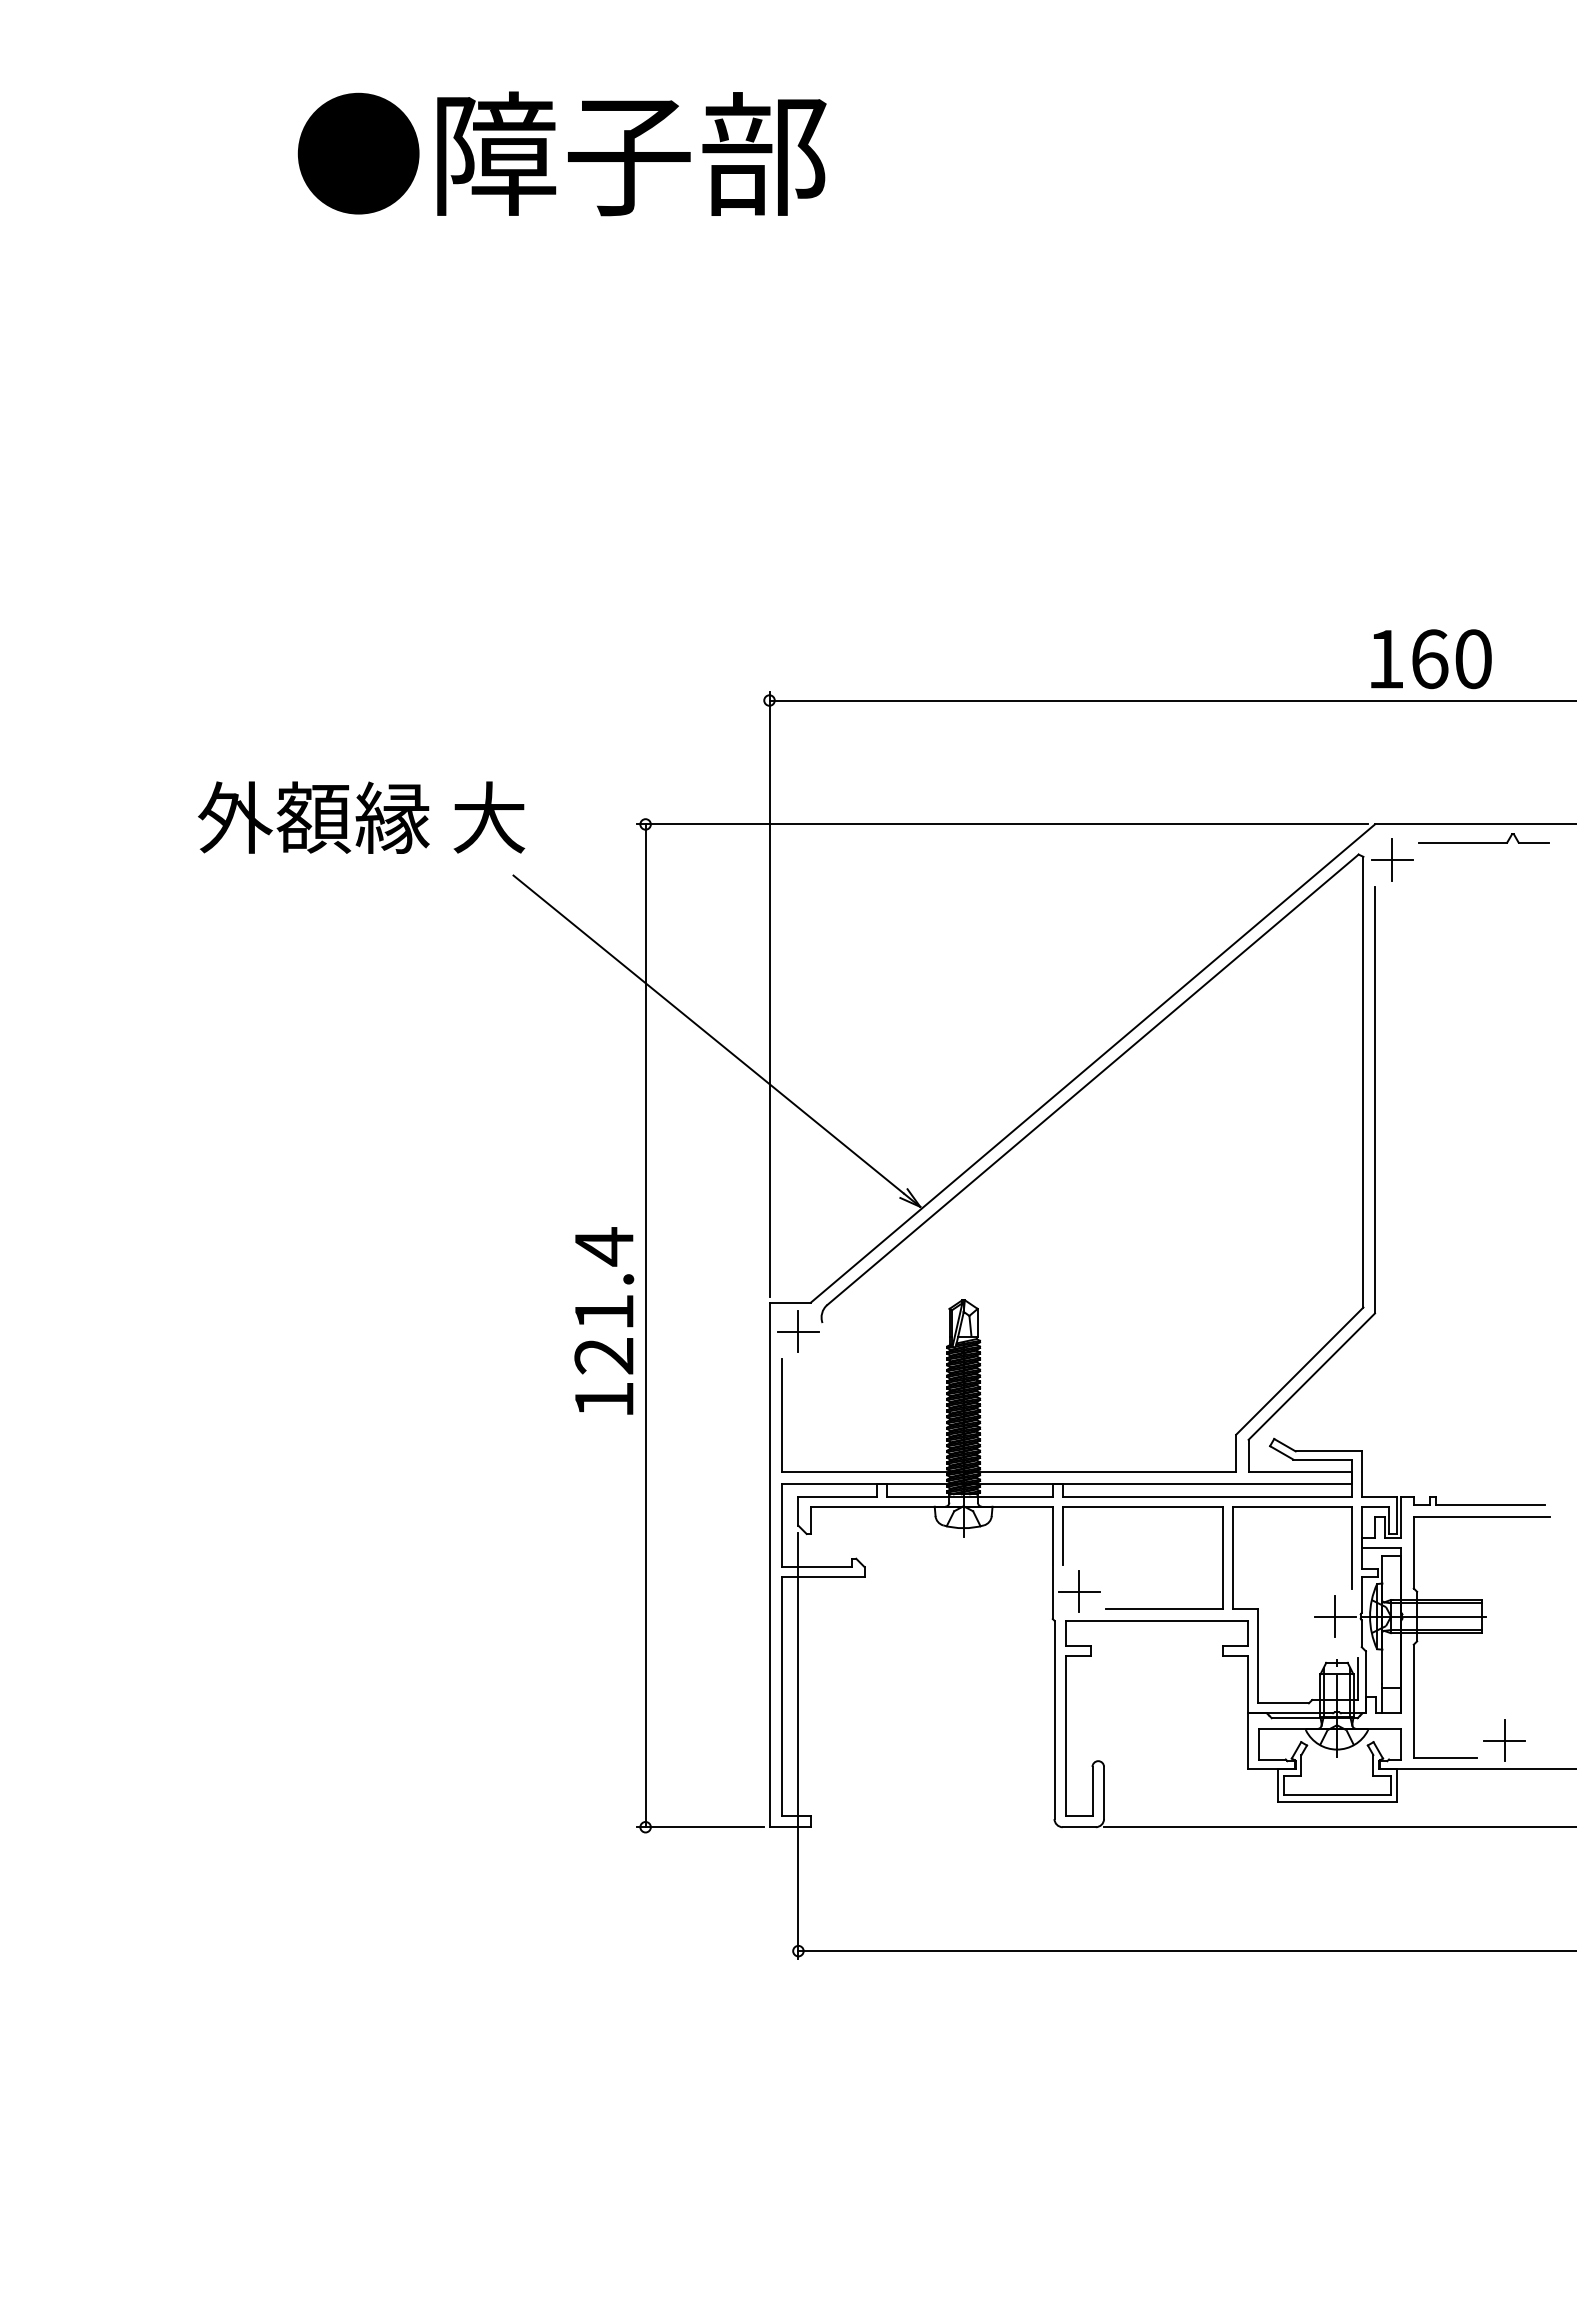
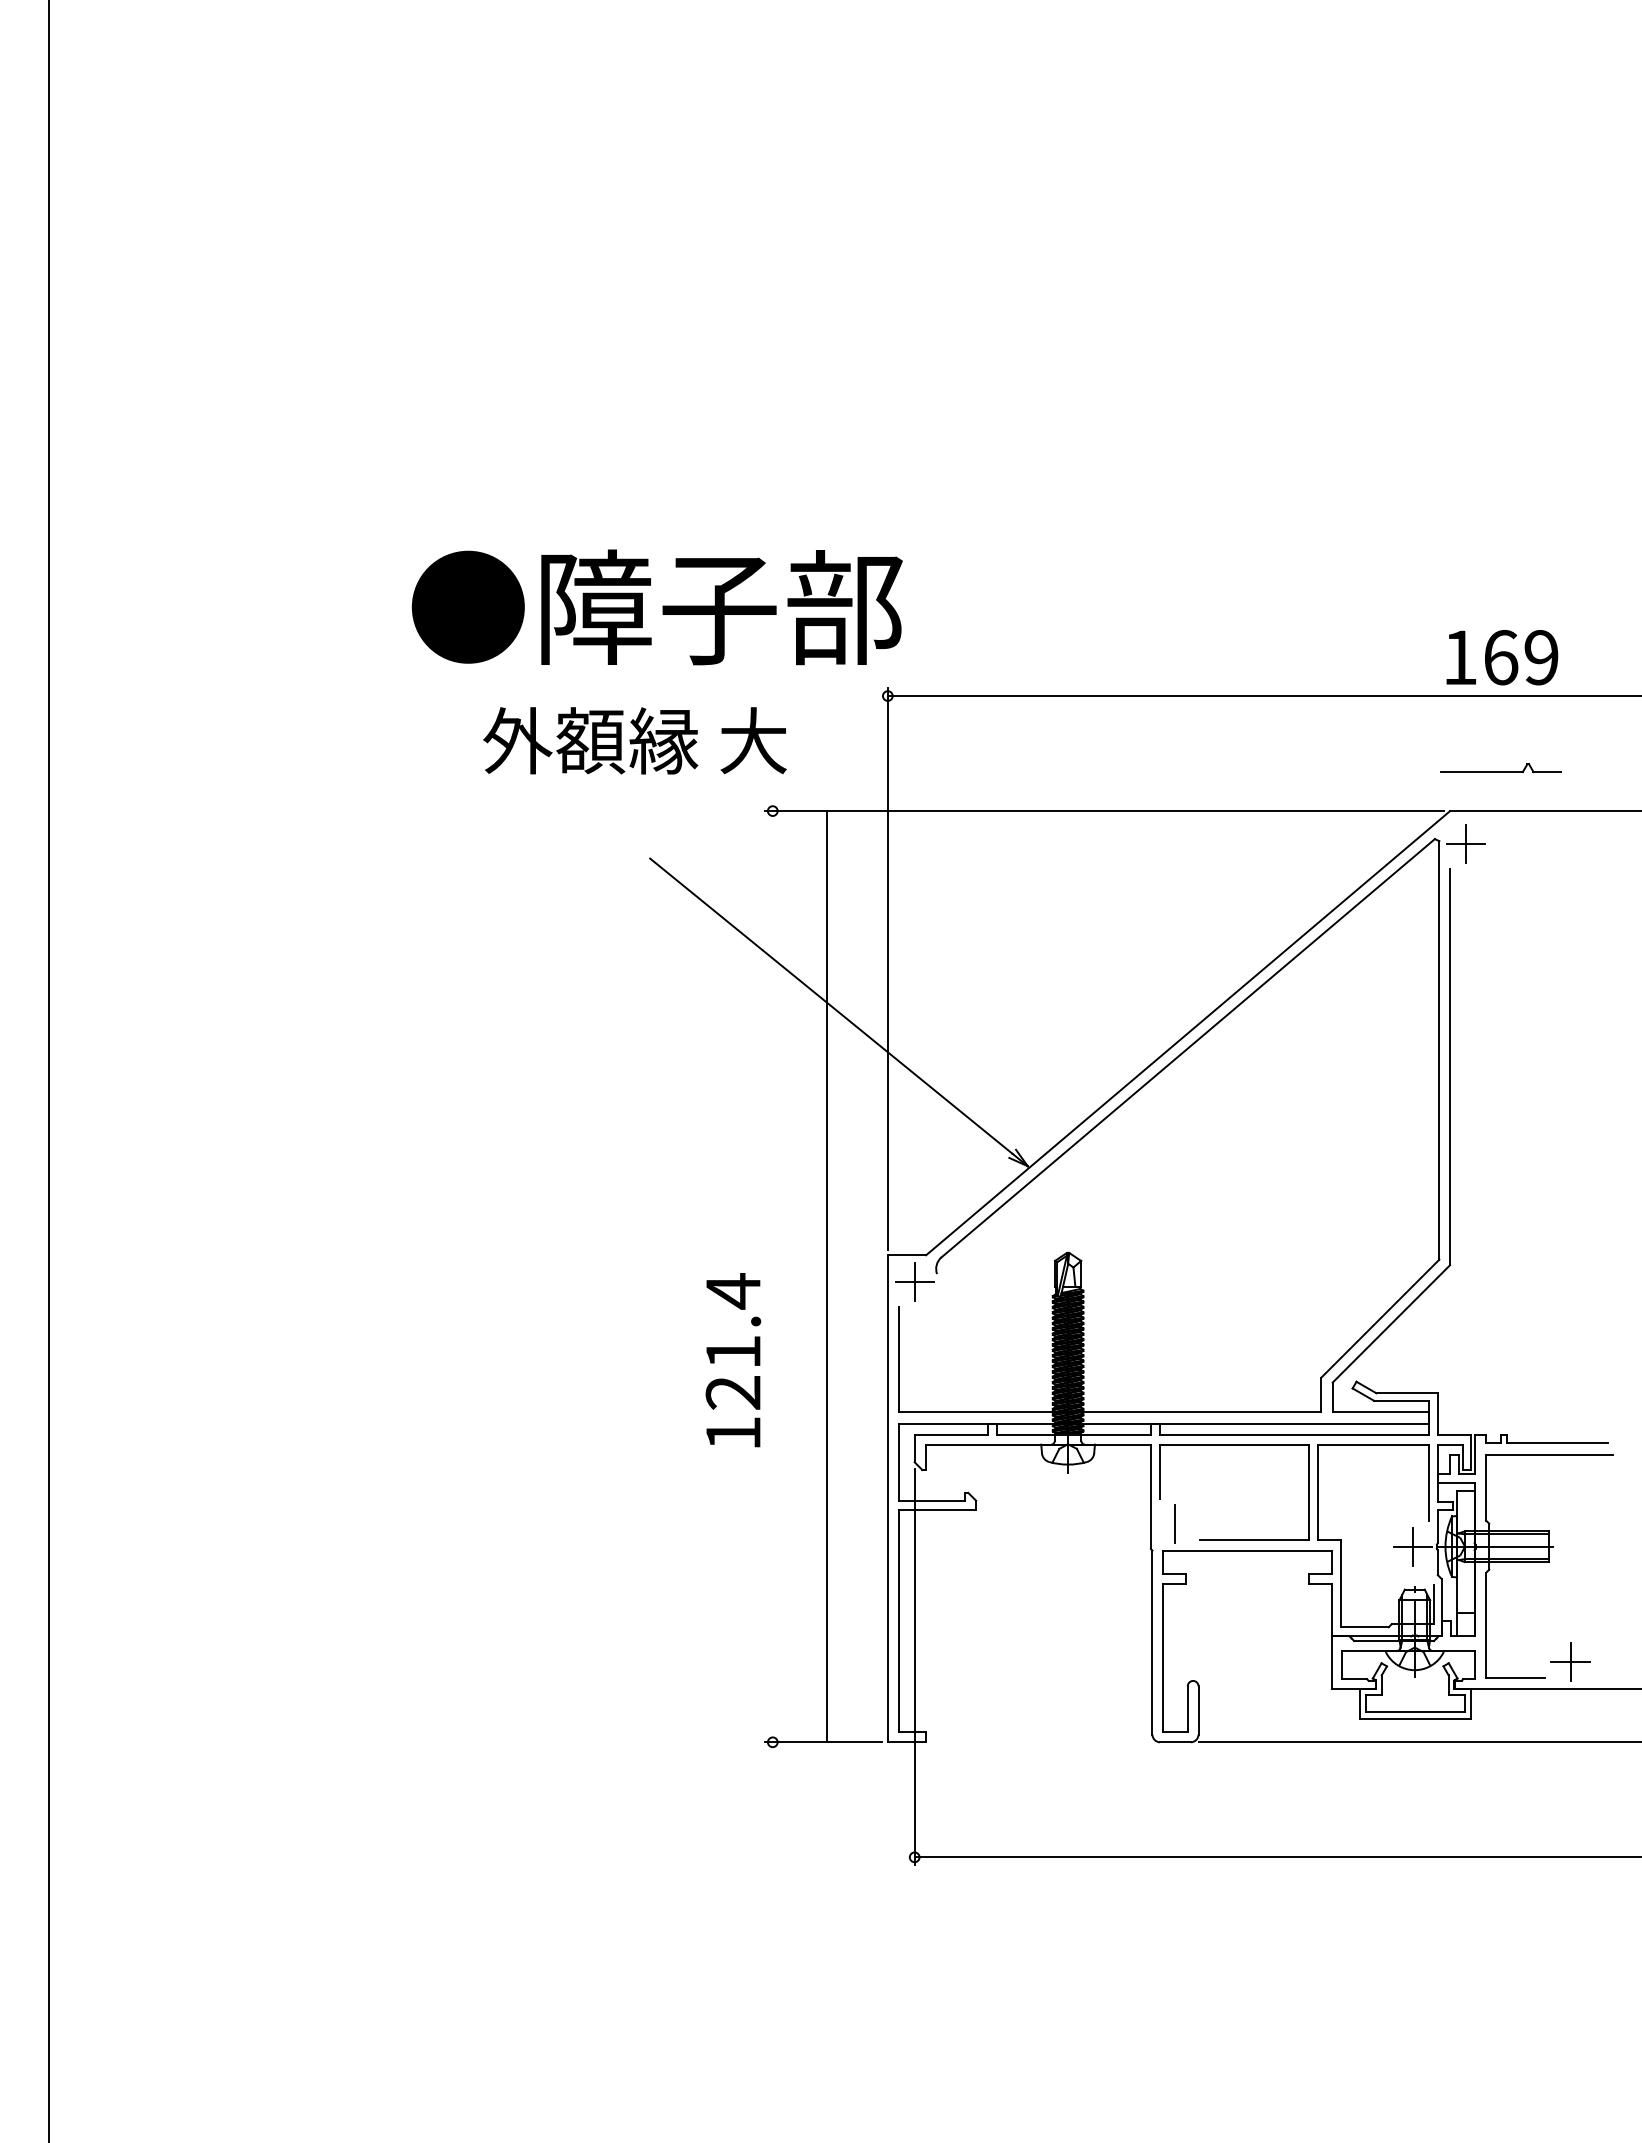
text: (561, 153) -> (656, 607), moved
text: (1473, 659) -> (1541, 657), 160 -> 169
text: (361, 817) -> (634, 740), moved
part: (1483, 837) -> (1500, 767), moved
text: (604, 1321) -> (733, 1360), moved
line: (645, 1325) -> (826, 1276), moved
line: (1079, 1591) -> (1175, 1523), removed

